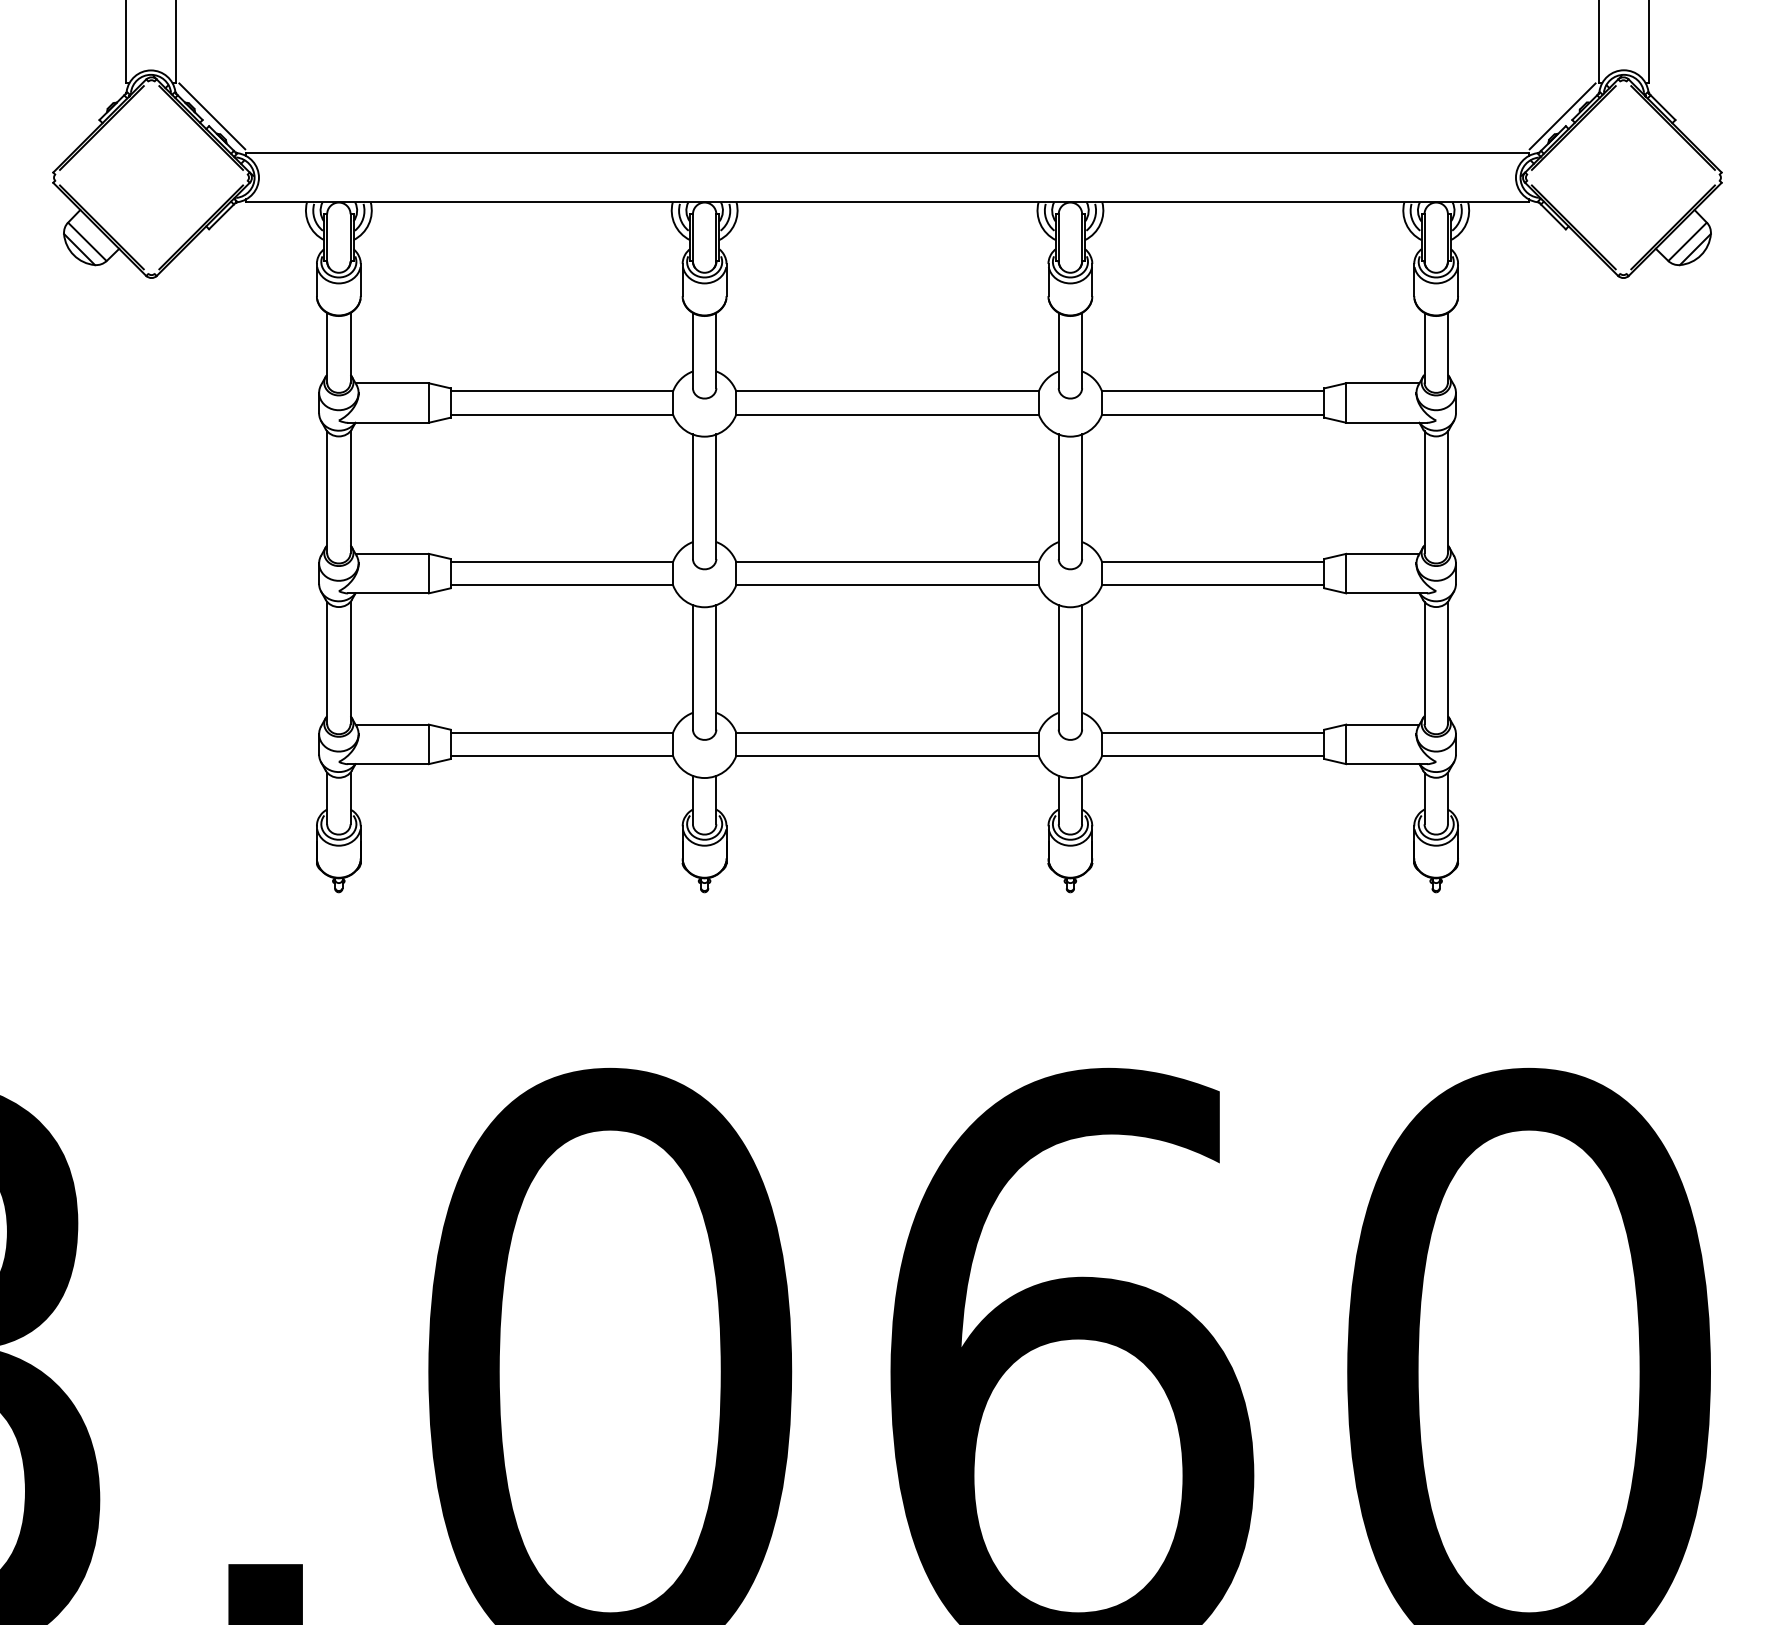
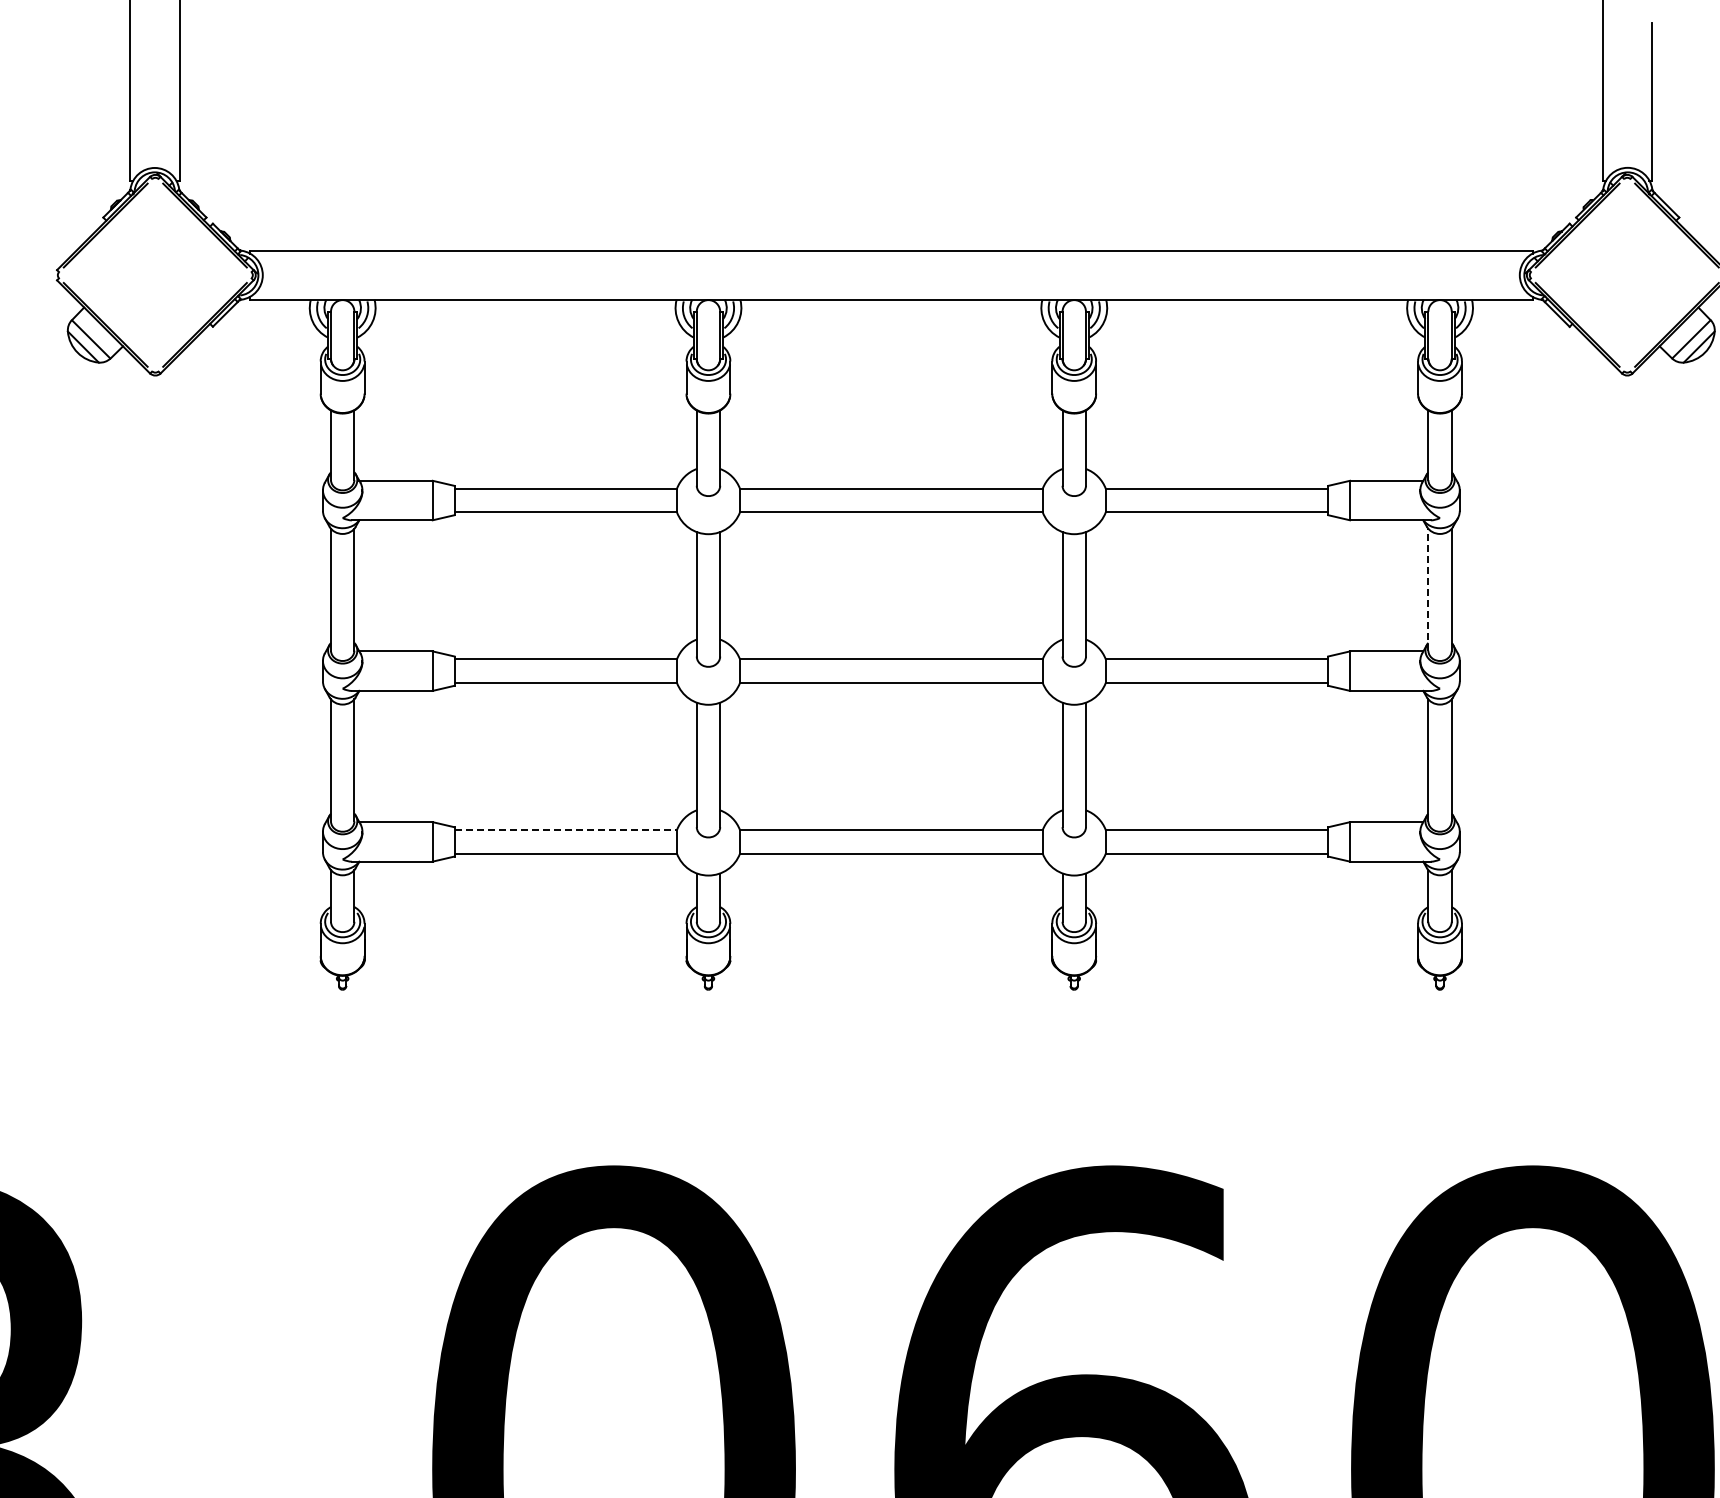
line: (212, 116) -> (216, 214), removed
line: (1562, 116) -> (1566, 214), removed
line: (1424, 492) -> (1428, 590), solid -> dashed
line: (562, 732) -> (566, 830), solid -> dashed

